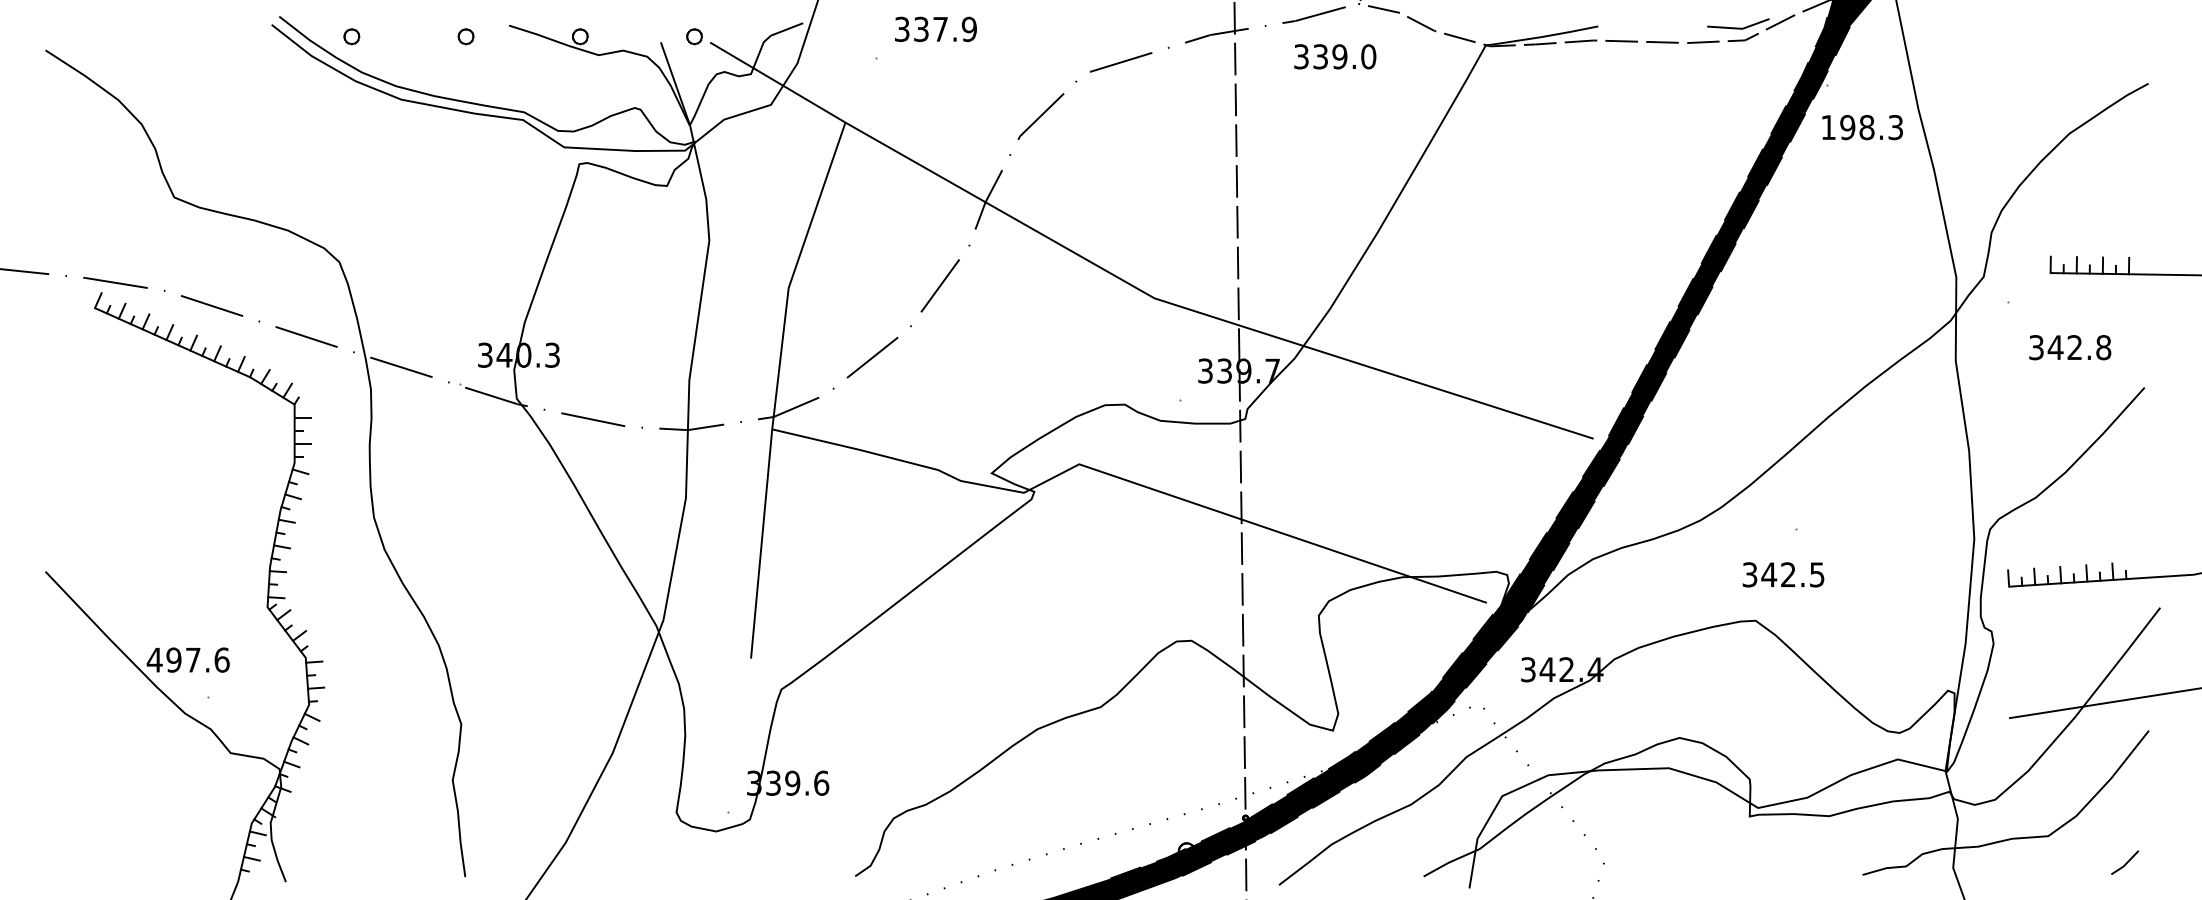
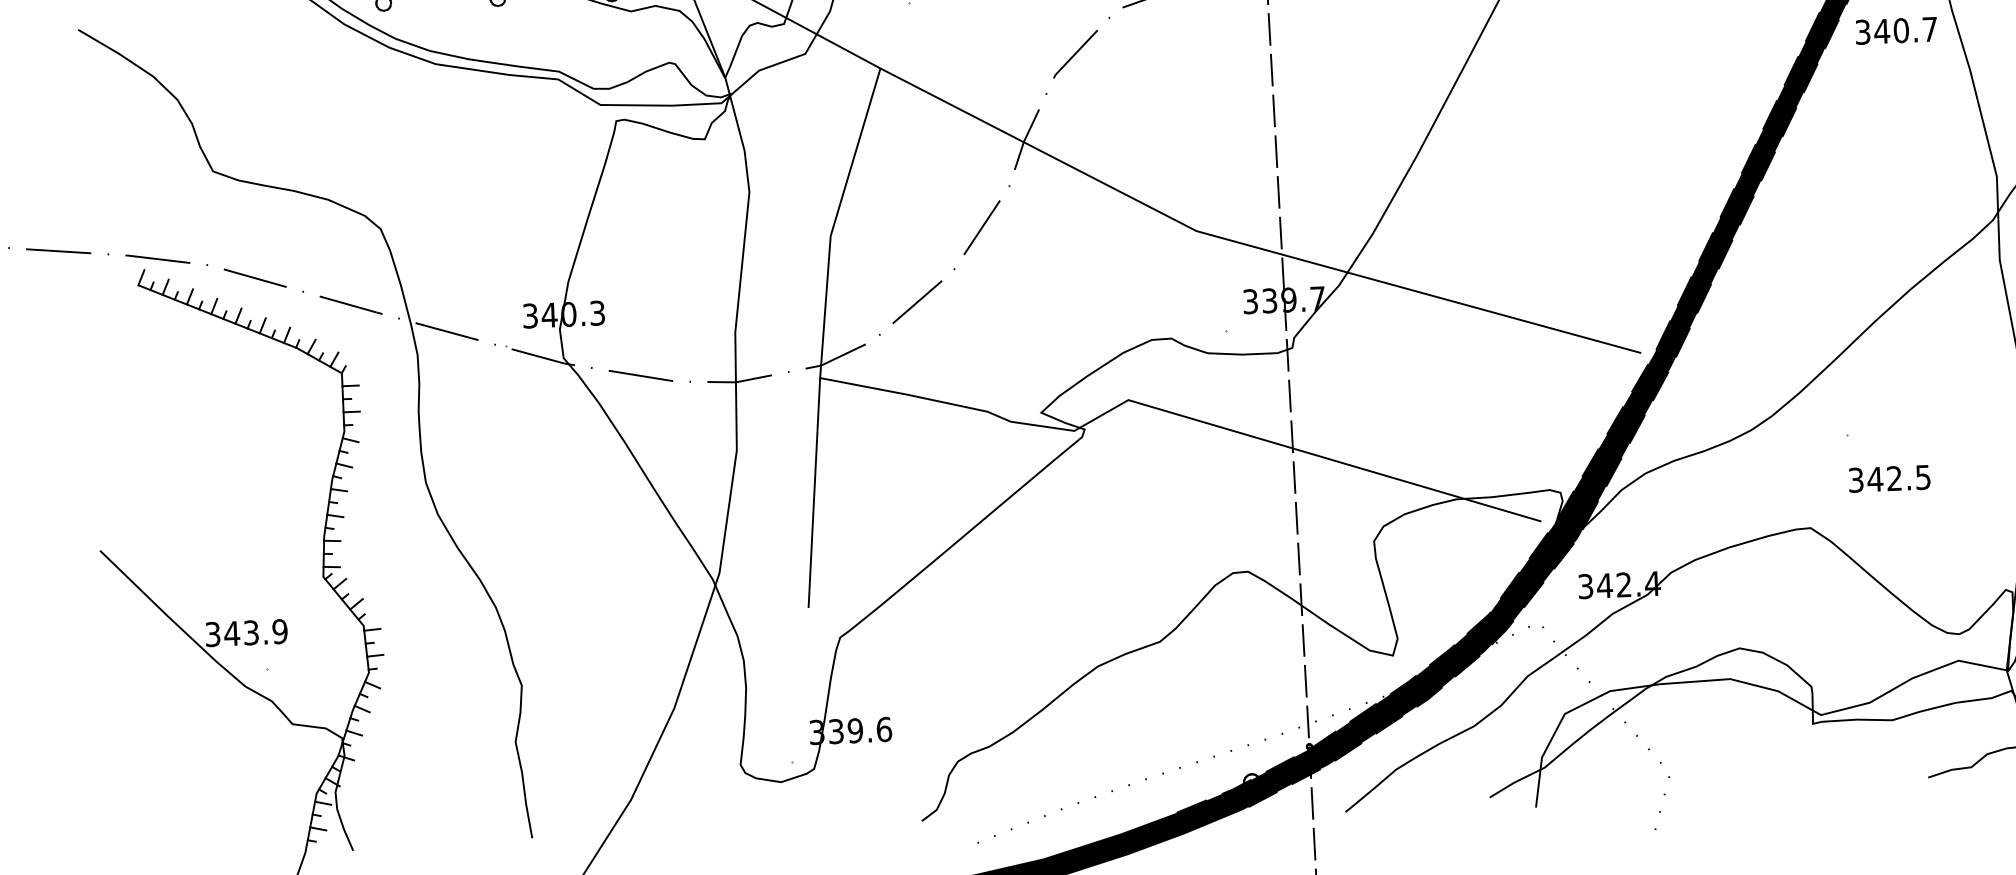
text: (1861, 127) -> (1895, 30), 198.3 -> 340.7
text: (1783, 574) -> (1889, 478), moved
text: (187, 659) -> (245, 632), 497.6 -> 343.9

